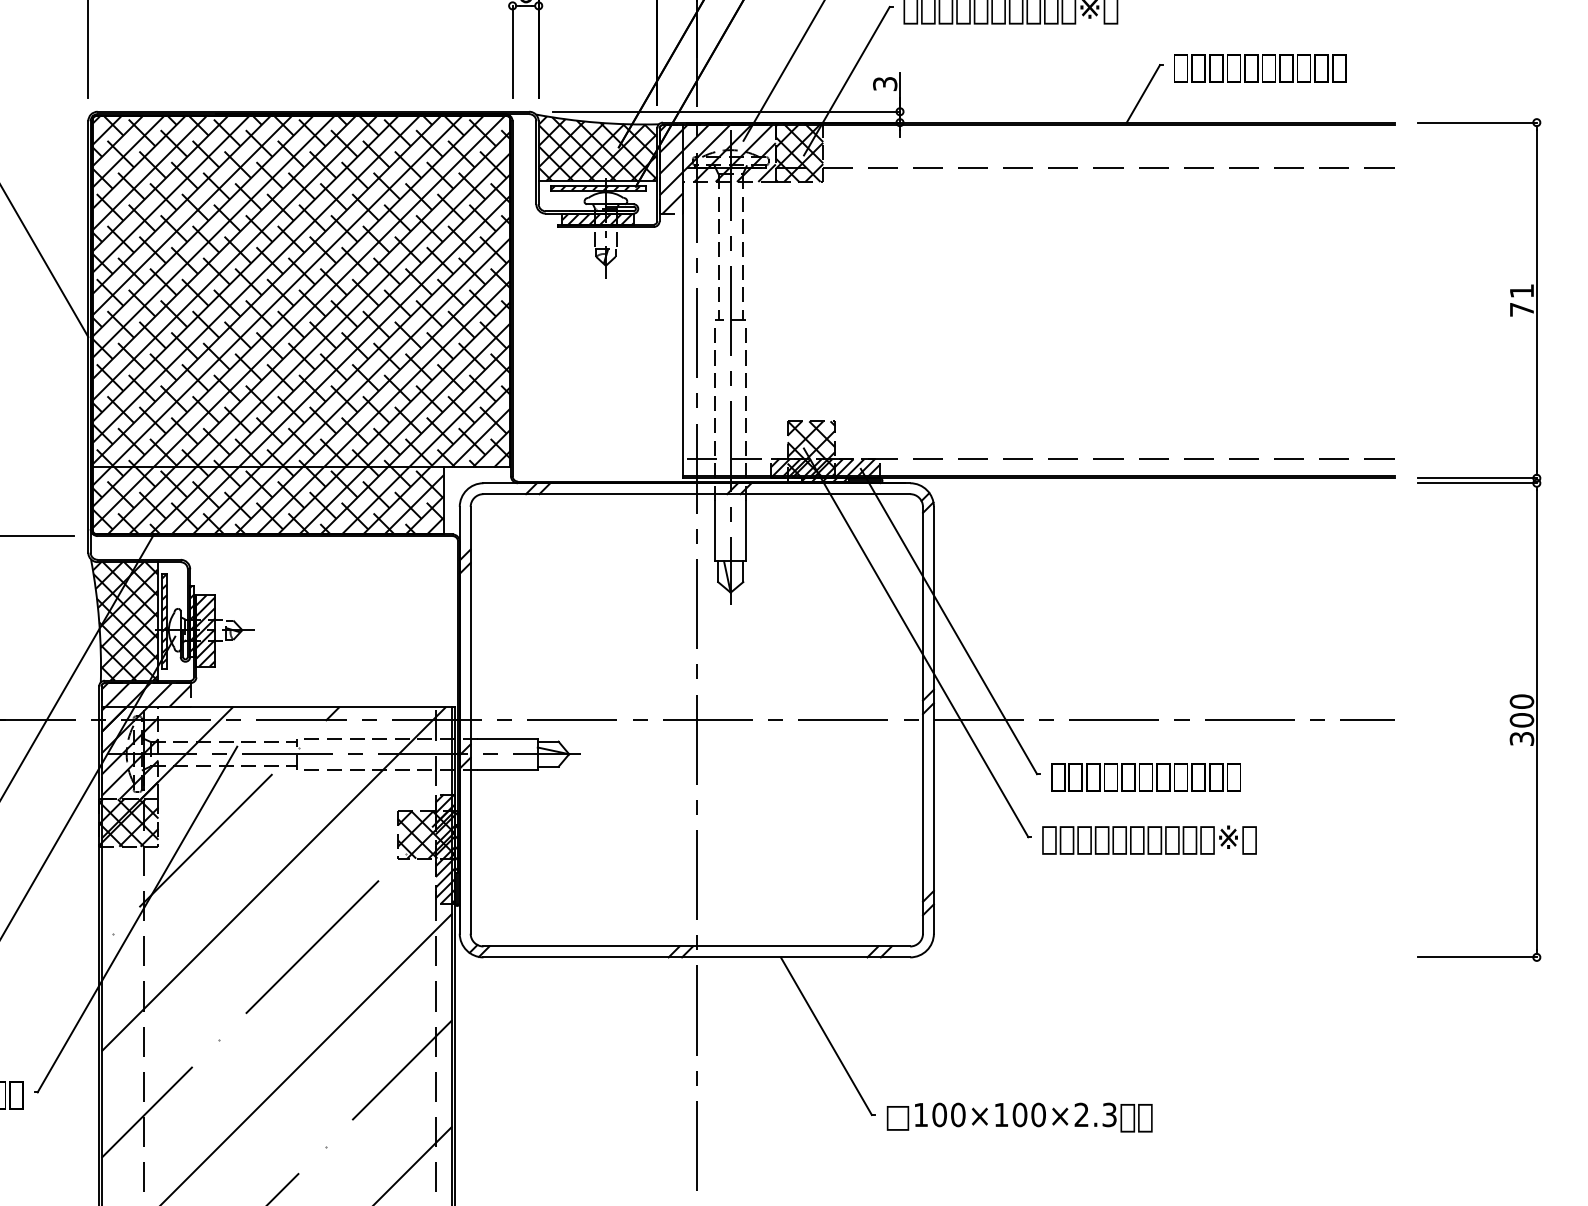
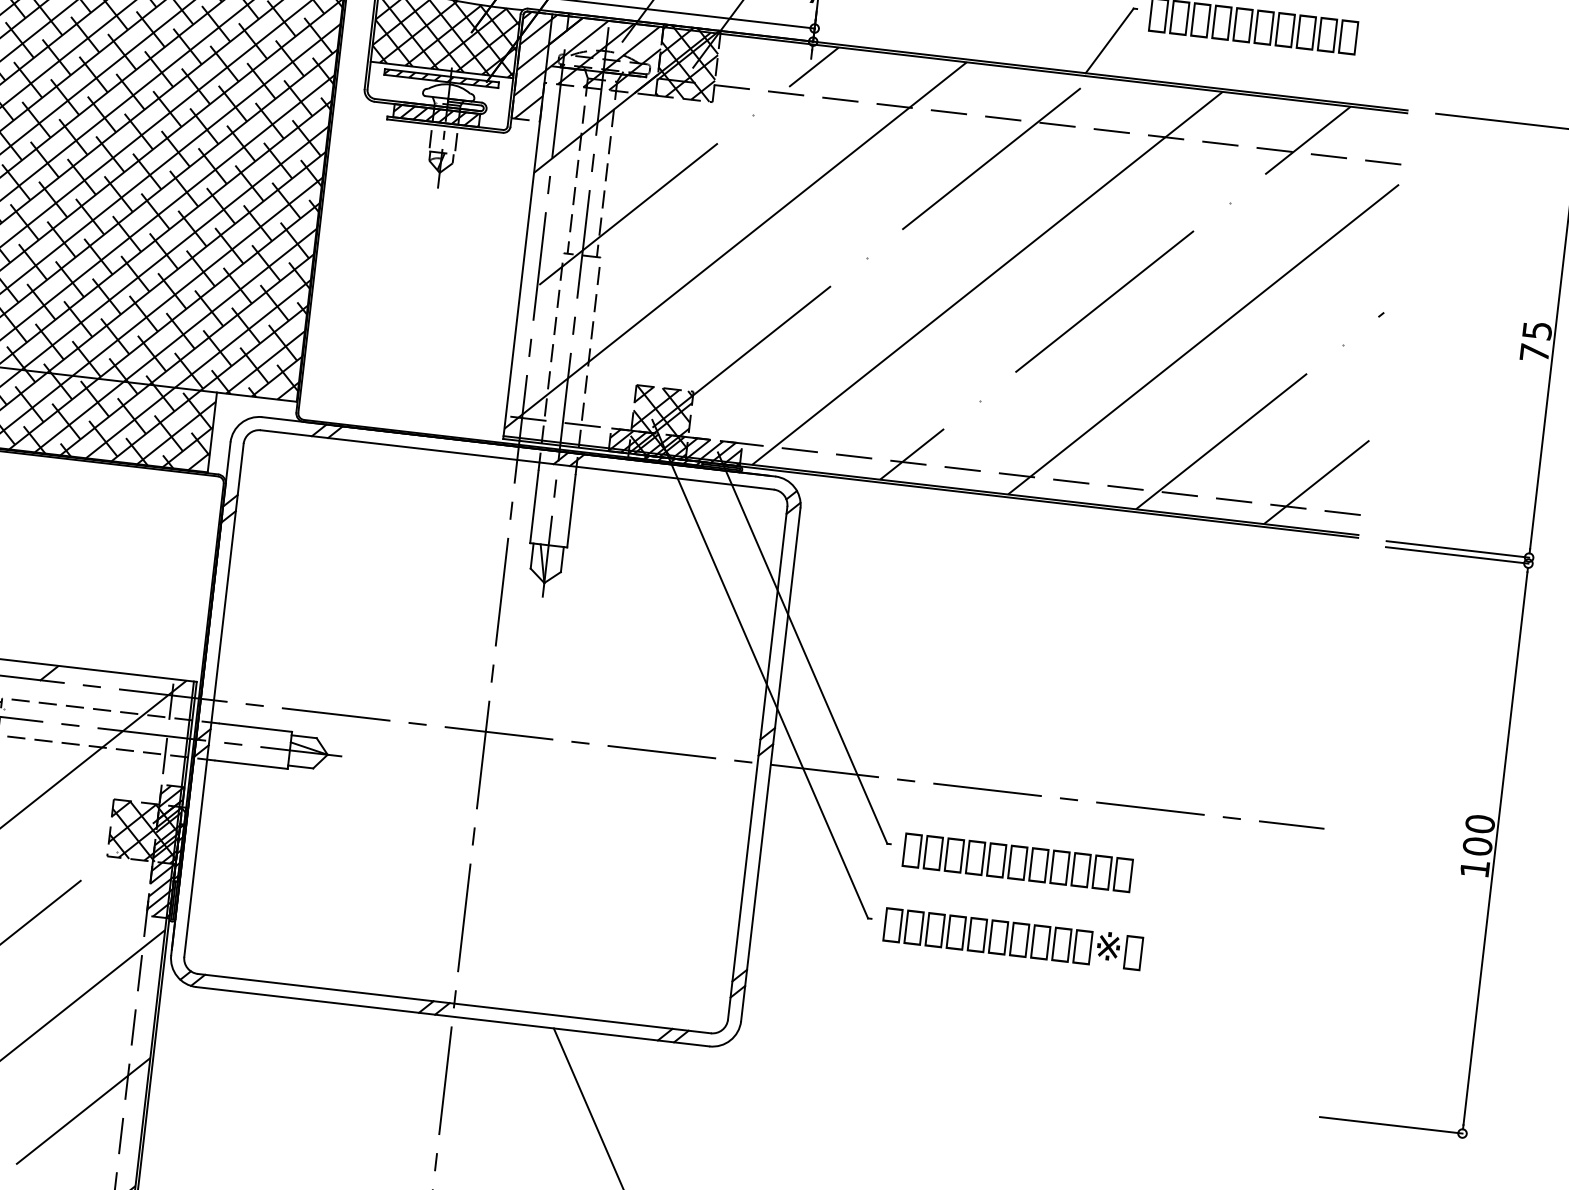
text: (1522, 291) -> (1537, 331), 71 -> 75
hatch: (1038, 300) -> (954, 274), added
text: (1521, 738) -> (1474, 868), 300 -> 100

